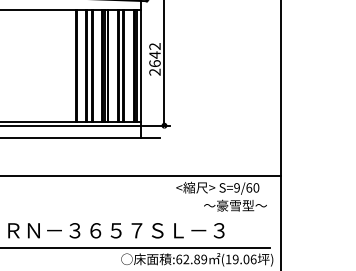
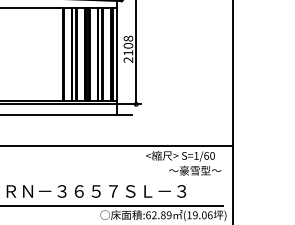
text: (154, 54) -> (128, 45), 2642 -> 2108
text: (236, 187) -> (196, 155), S=9/60 -> S=1/60

